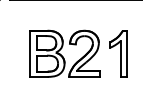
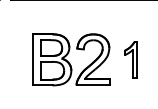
part: (118, 53) -> (131, 59), size x0.7

